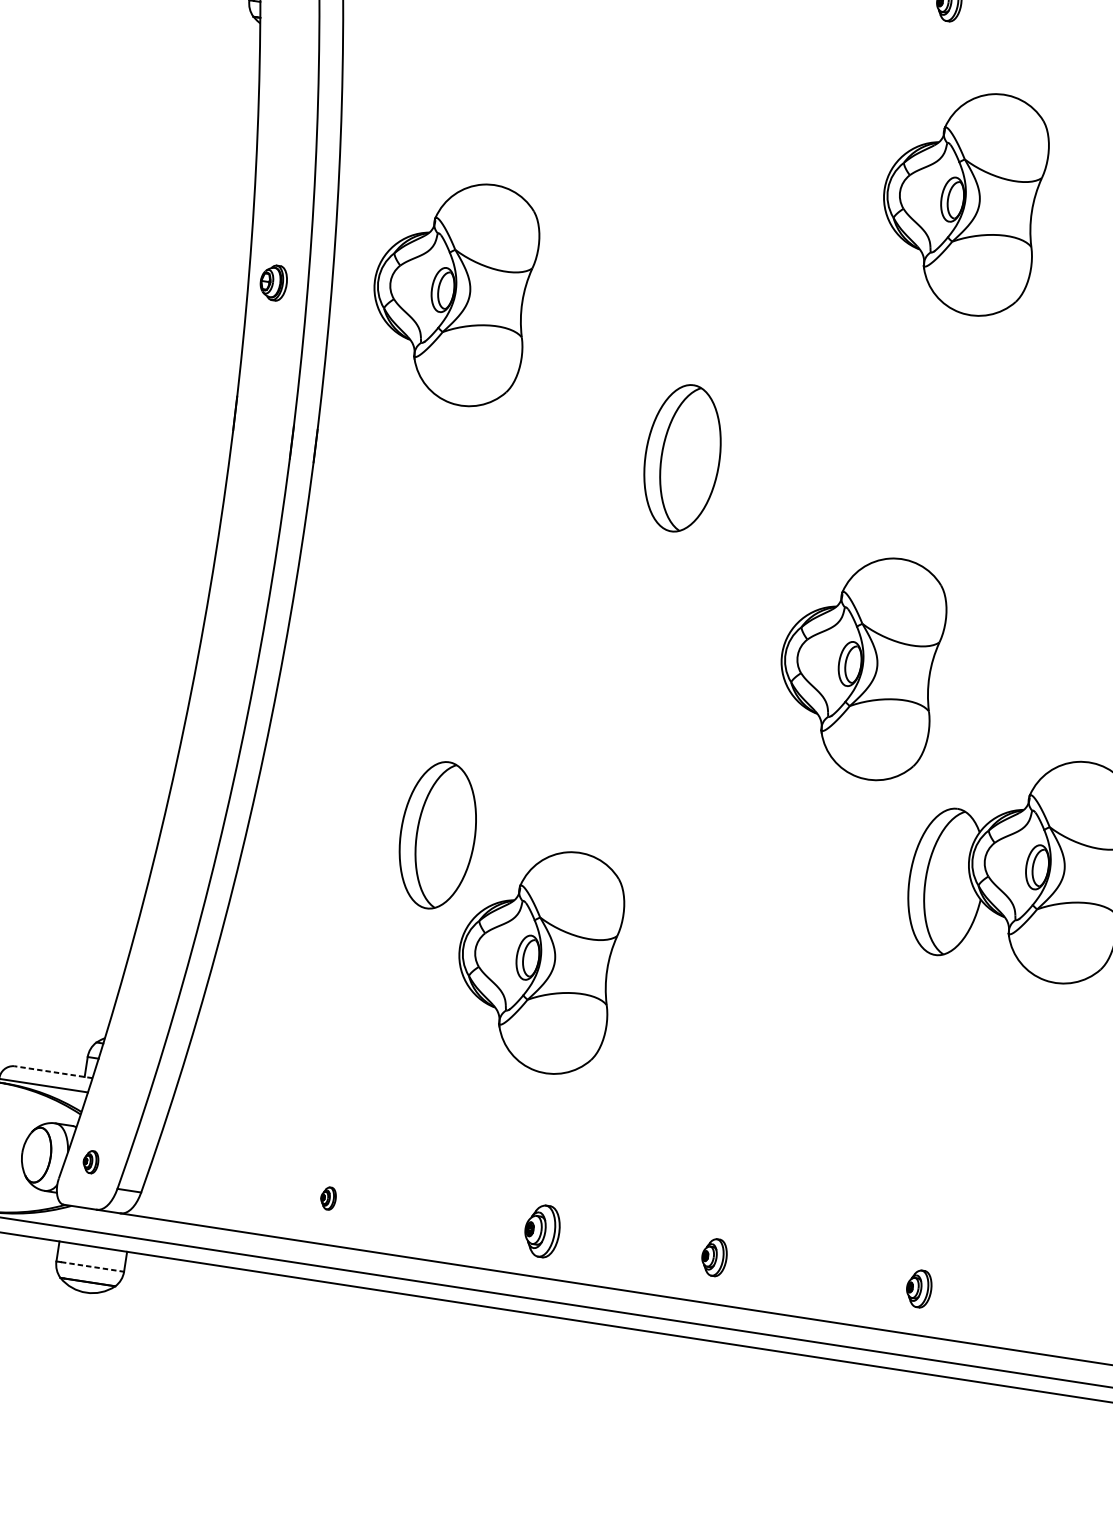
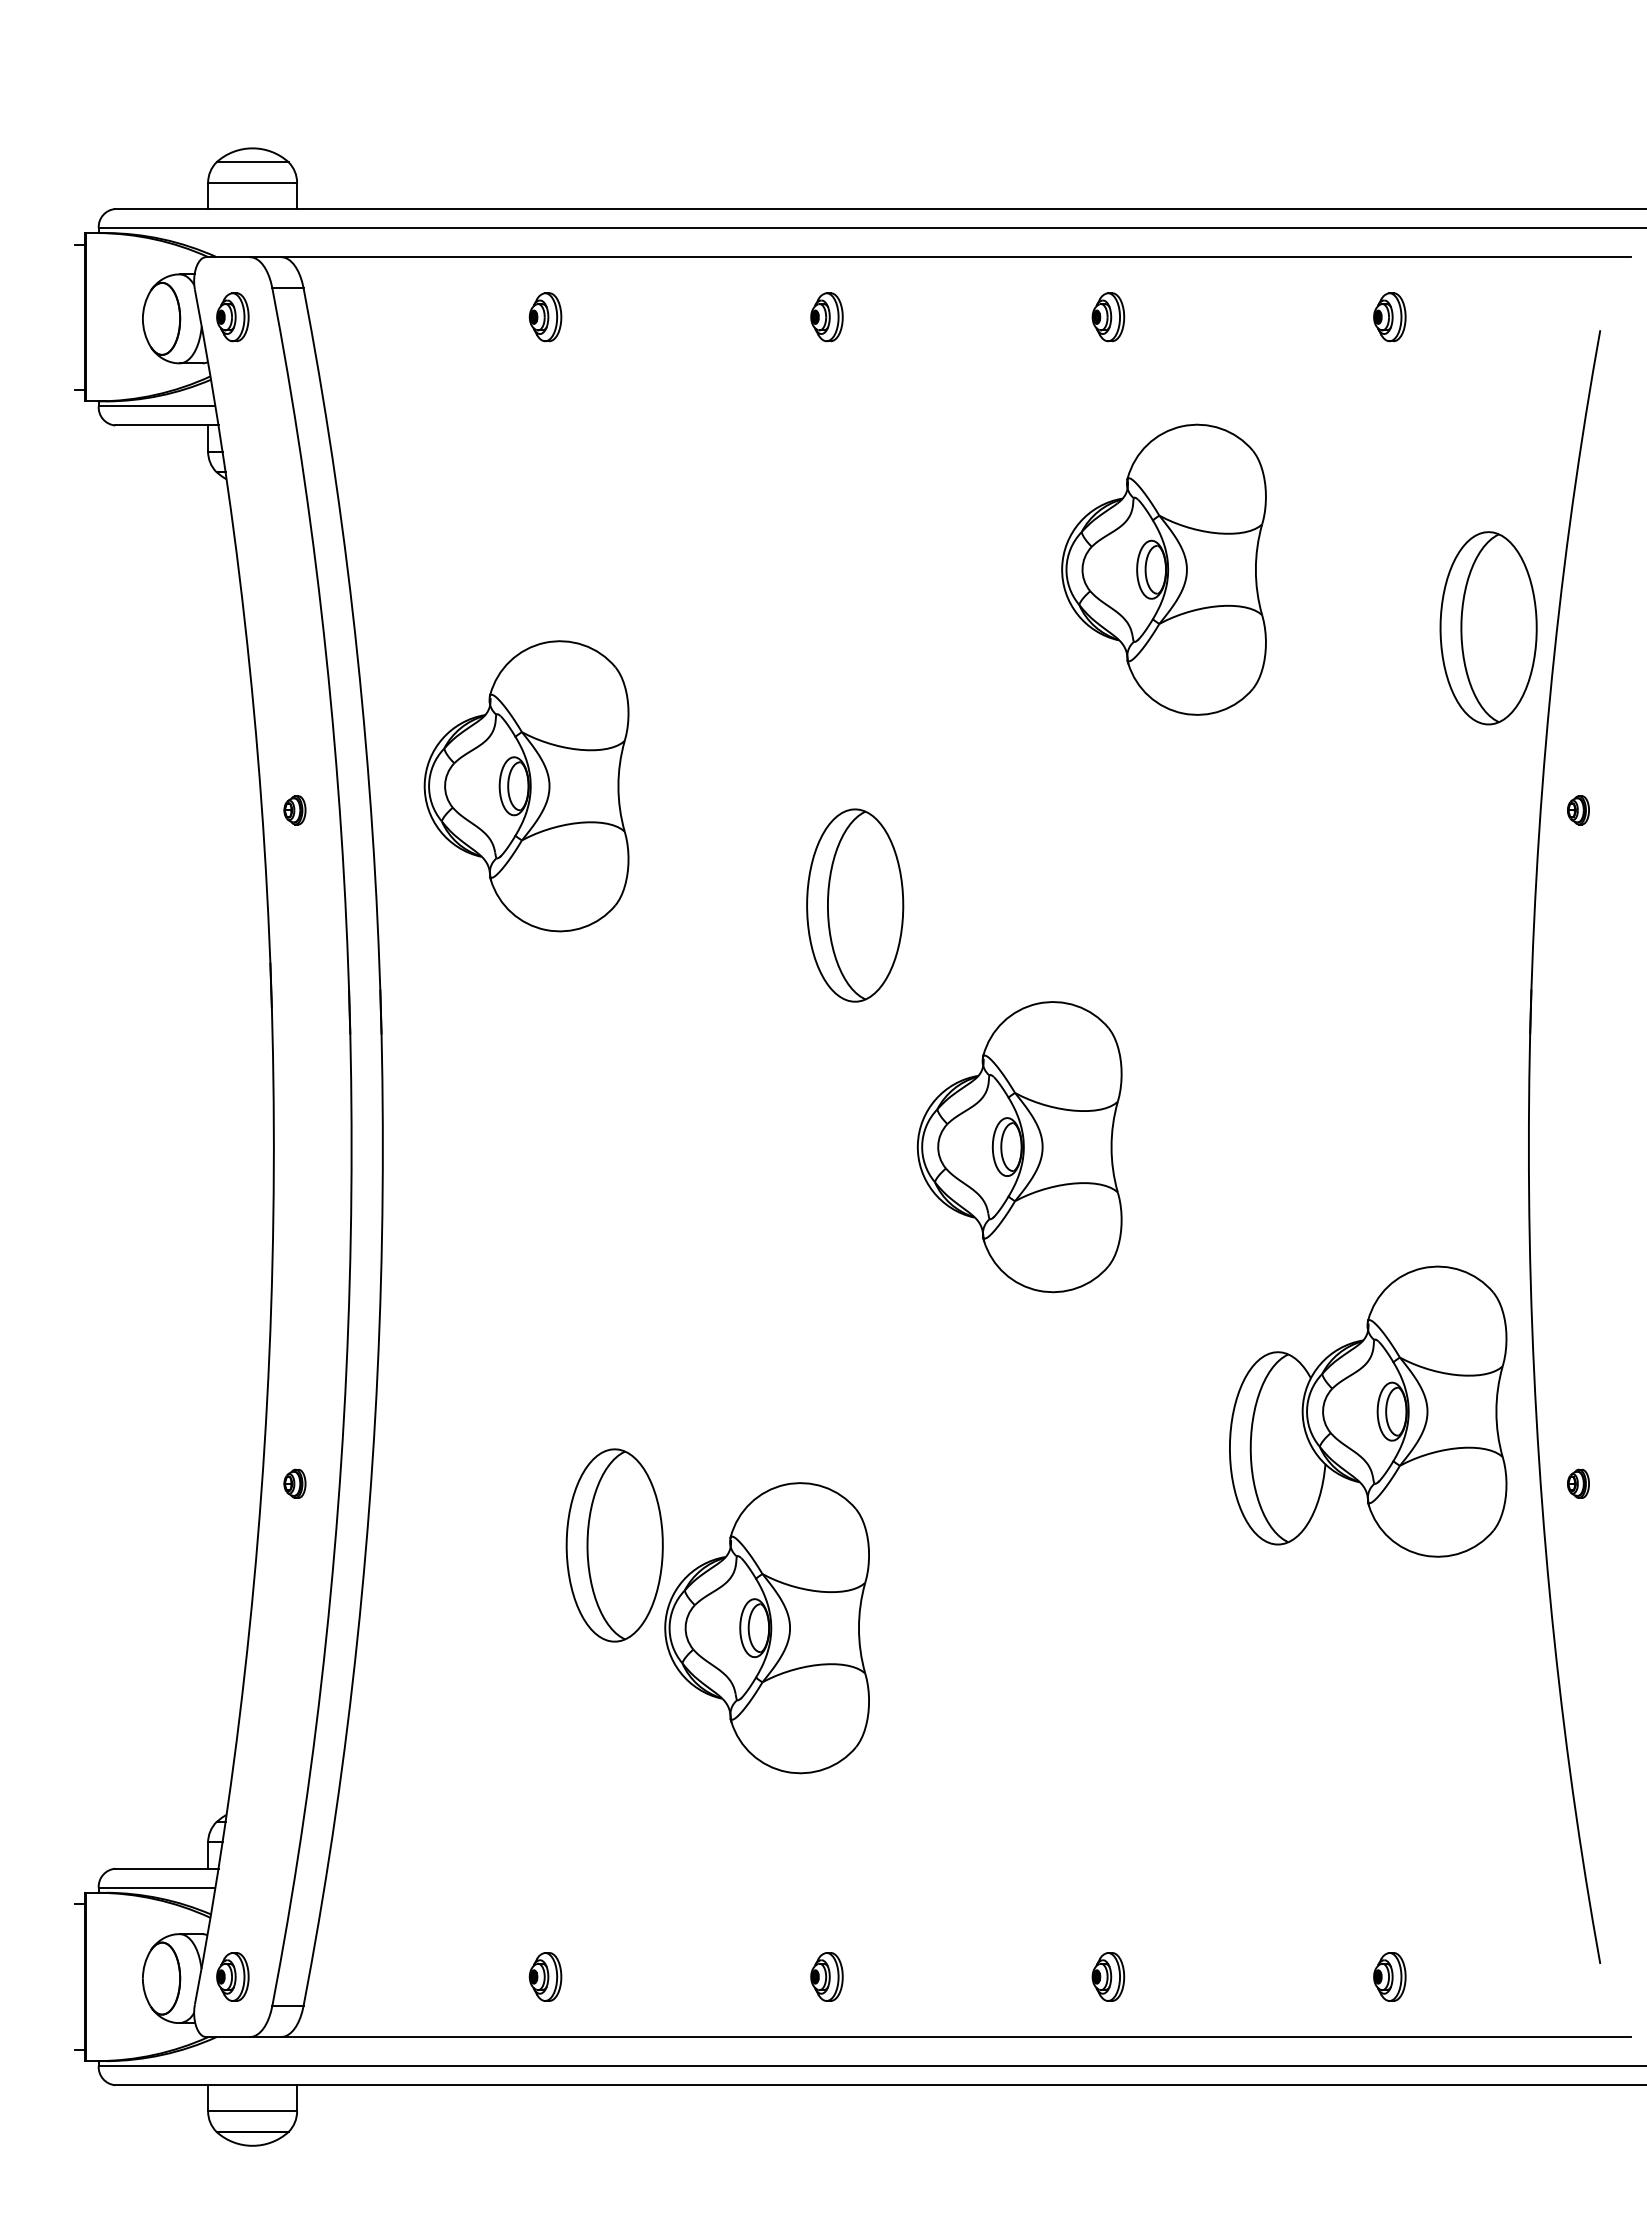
part: (273, 282) -> (294, 810), size x0.62
part: (682, 458) -> (855, 905), moved
part: (859, 665) -> (1019, 1147), moved
part: (195, 794) -> (294, 1483), added
part: (437, 835) -> (614, 1545), moved
line: (53, 1071) -> (166, 1868), dashed -> solid
part: (90, 1161) -> (232, 1976), size x1.67
part: (328, 1198) -> (545, 1976), size x1.67
part: (542, 1230) -> (826, 1976), size x0.71
part: (714, 1257) -> (1108, 1976), moved
line: (92, 1266) -> (255, 2111), dashed -> solid
part: (918, 1288) -> (1389, 1976), moved

